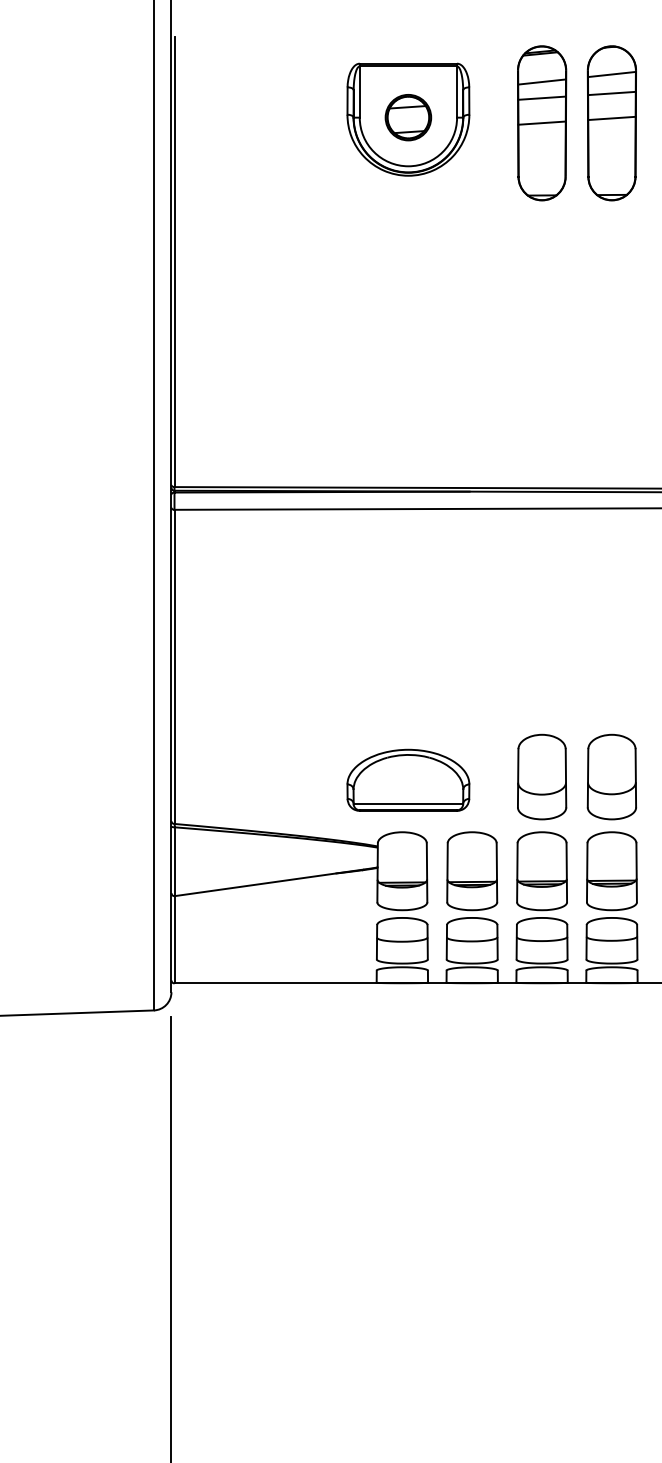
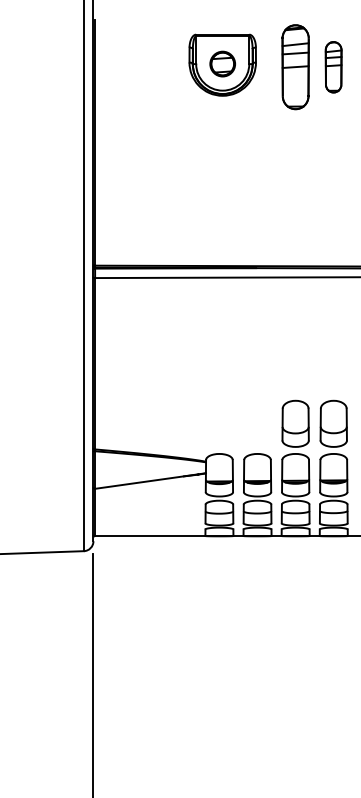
part: (611, 123) -> (333, 67), size x0.6
part: (407, 780) -> (222, 425), removed

